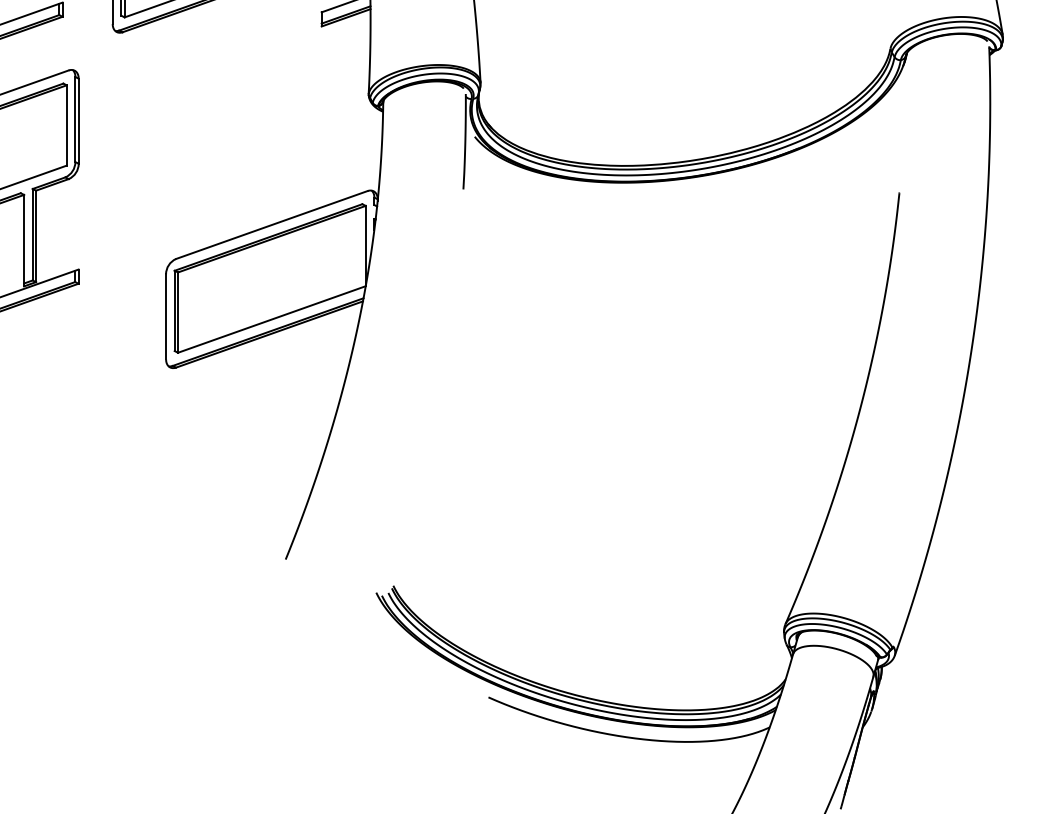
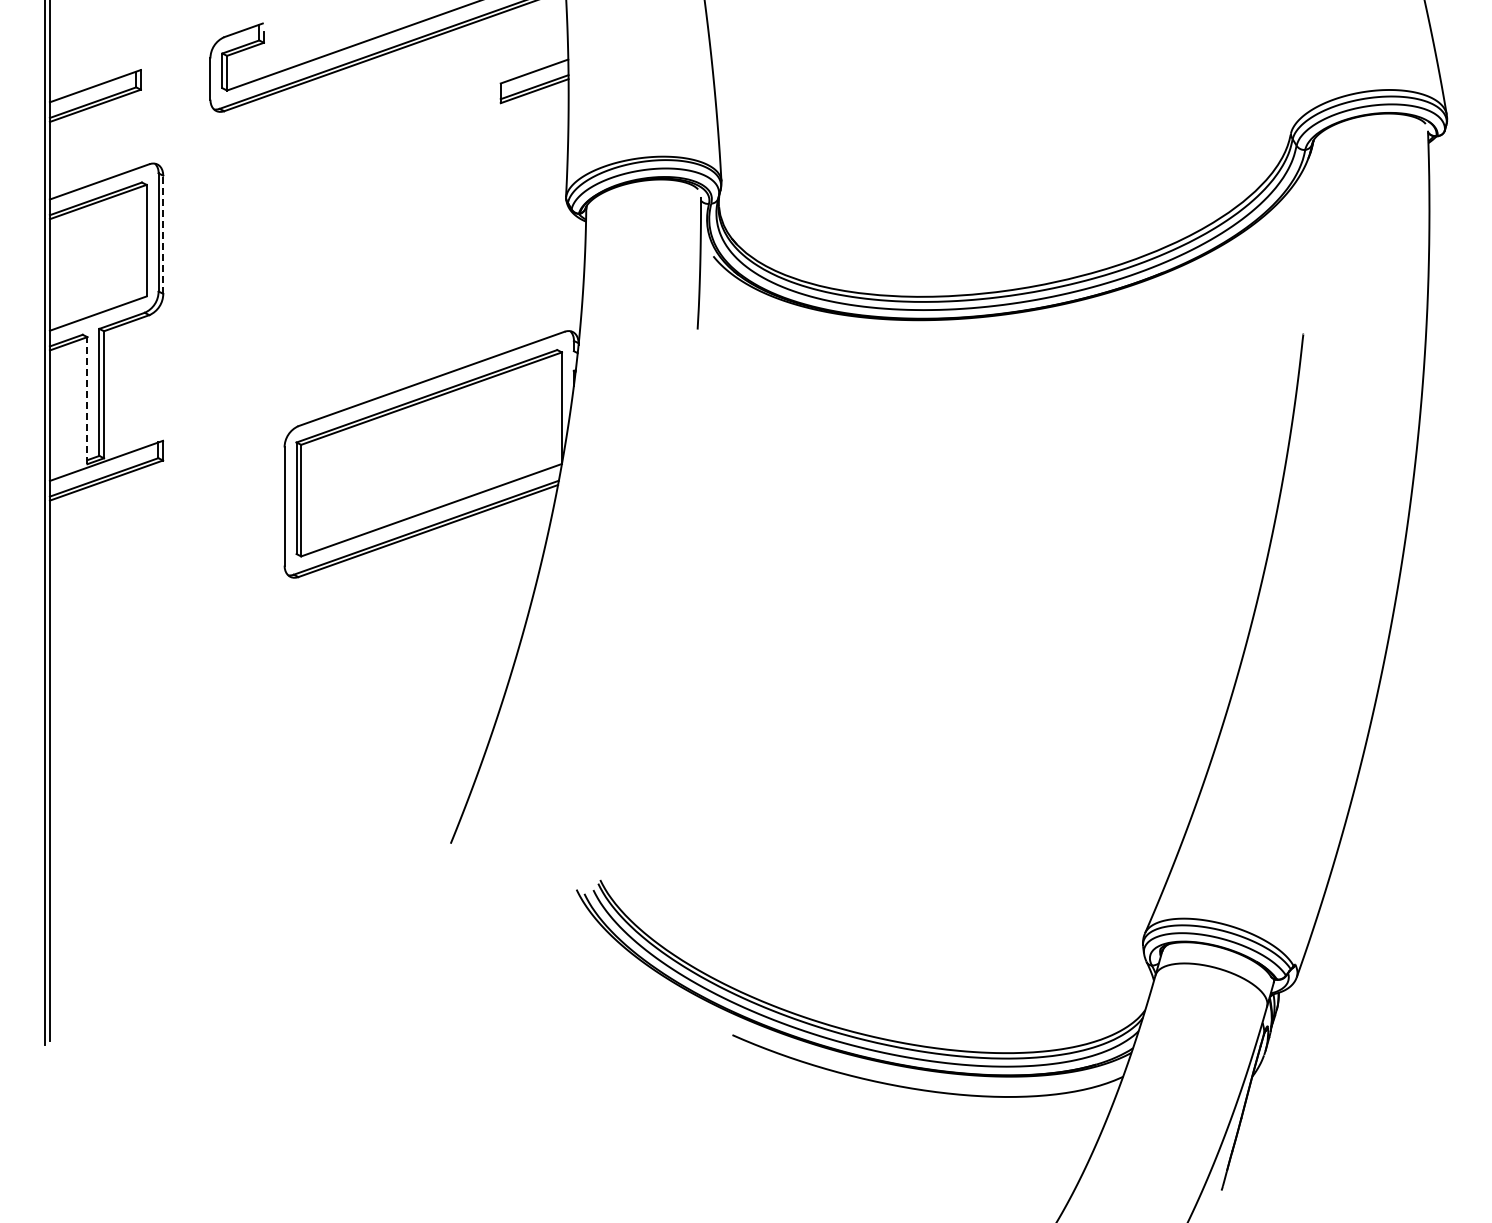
line: (78, 121) -> (163, 234), solid -> dashed
line: (24, 240) -> (87, 400), solid -> dashed

